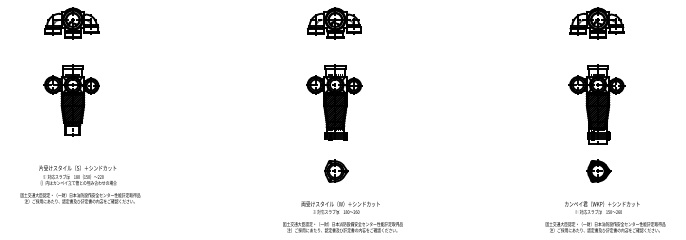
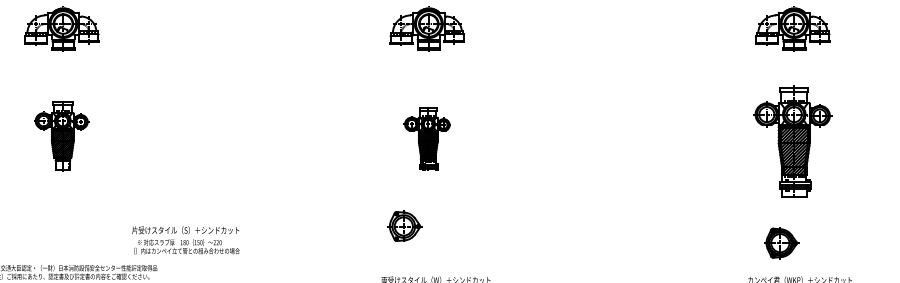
part: (71, 100) -> (61, 136), size x0.7
part: (334, 102) -> (427, 138), size x0.6
part: (336, 170) -> (405, 225), moved
part: (598, 170) -> (781, 241), moved
text: (77, 175) -> (185, 240), moved

